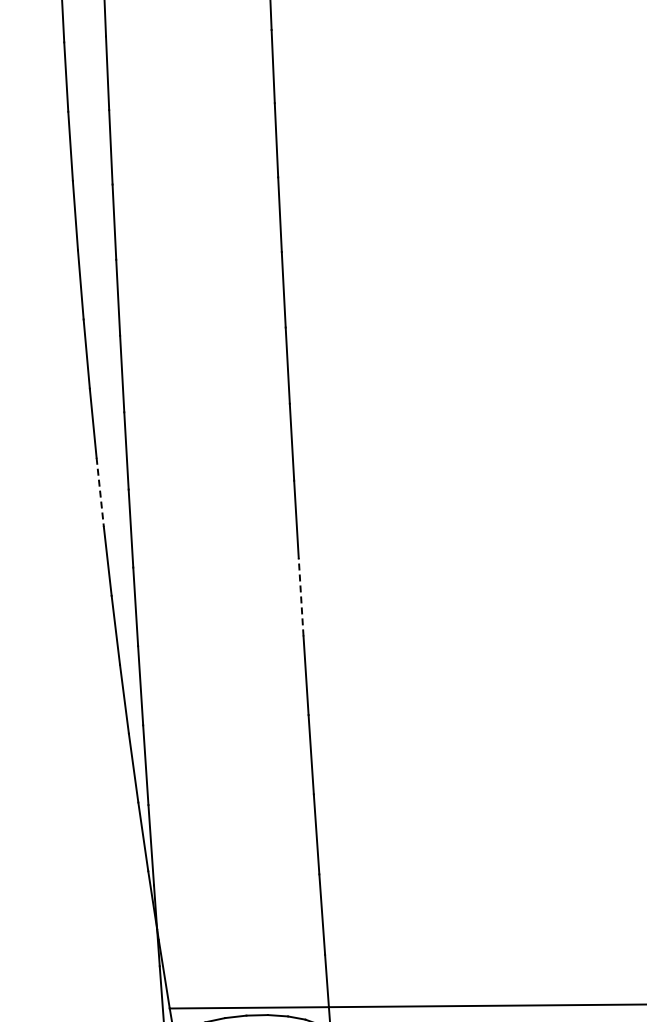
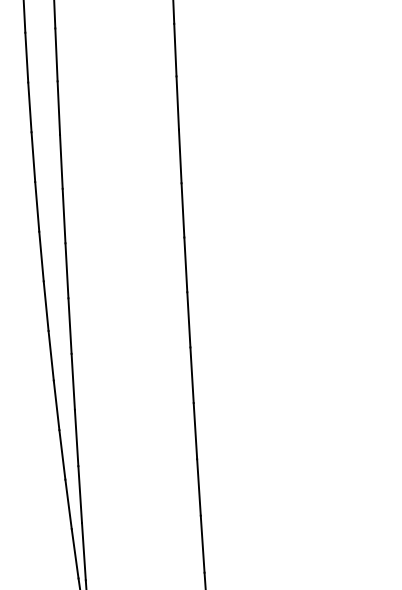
line: (100, 492) -> (51, 355), dashed -> solid
line: (301, 596) -> (195, 430), dashed -> solid

